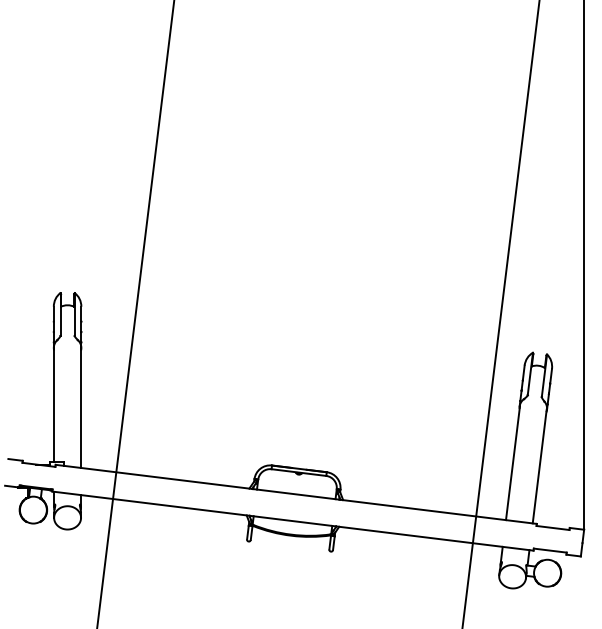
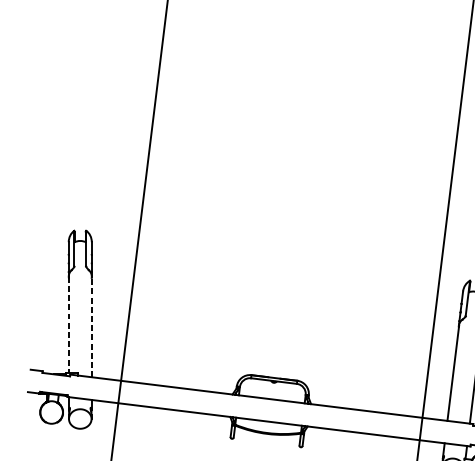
line: (54, 405) -> (69, 324), solid -> dashed
line: (81, 407) -> (91, 326), solid -> dashed

